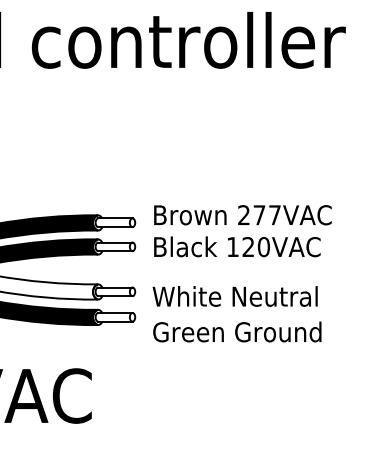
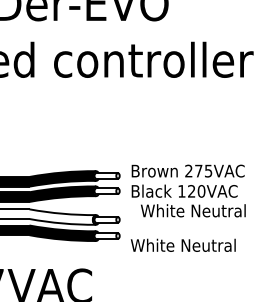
text: (274, 215) -> (208, 171), 277VAC -> 275VAC
text: (235, 295) -> (193, 210), moved
text: (237, 330) -> (184, 244), Green Ground -> White Neutral

